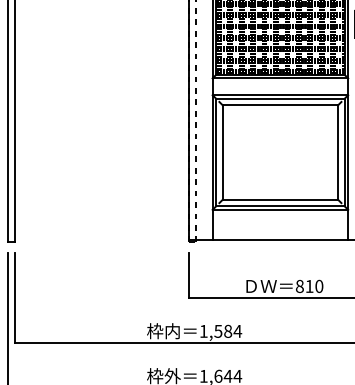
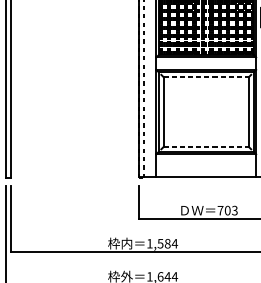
line: (280, 105) -> (206, 77), solid -> dashed
line: (280, 199) -> (206, 146), solid -> dashed
text: (309, 286) -> (227, 210), 810 -> 703

